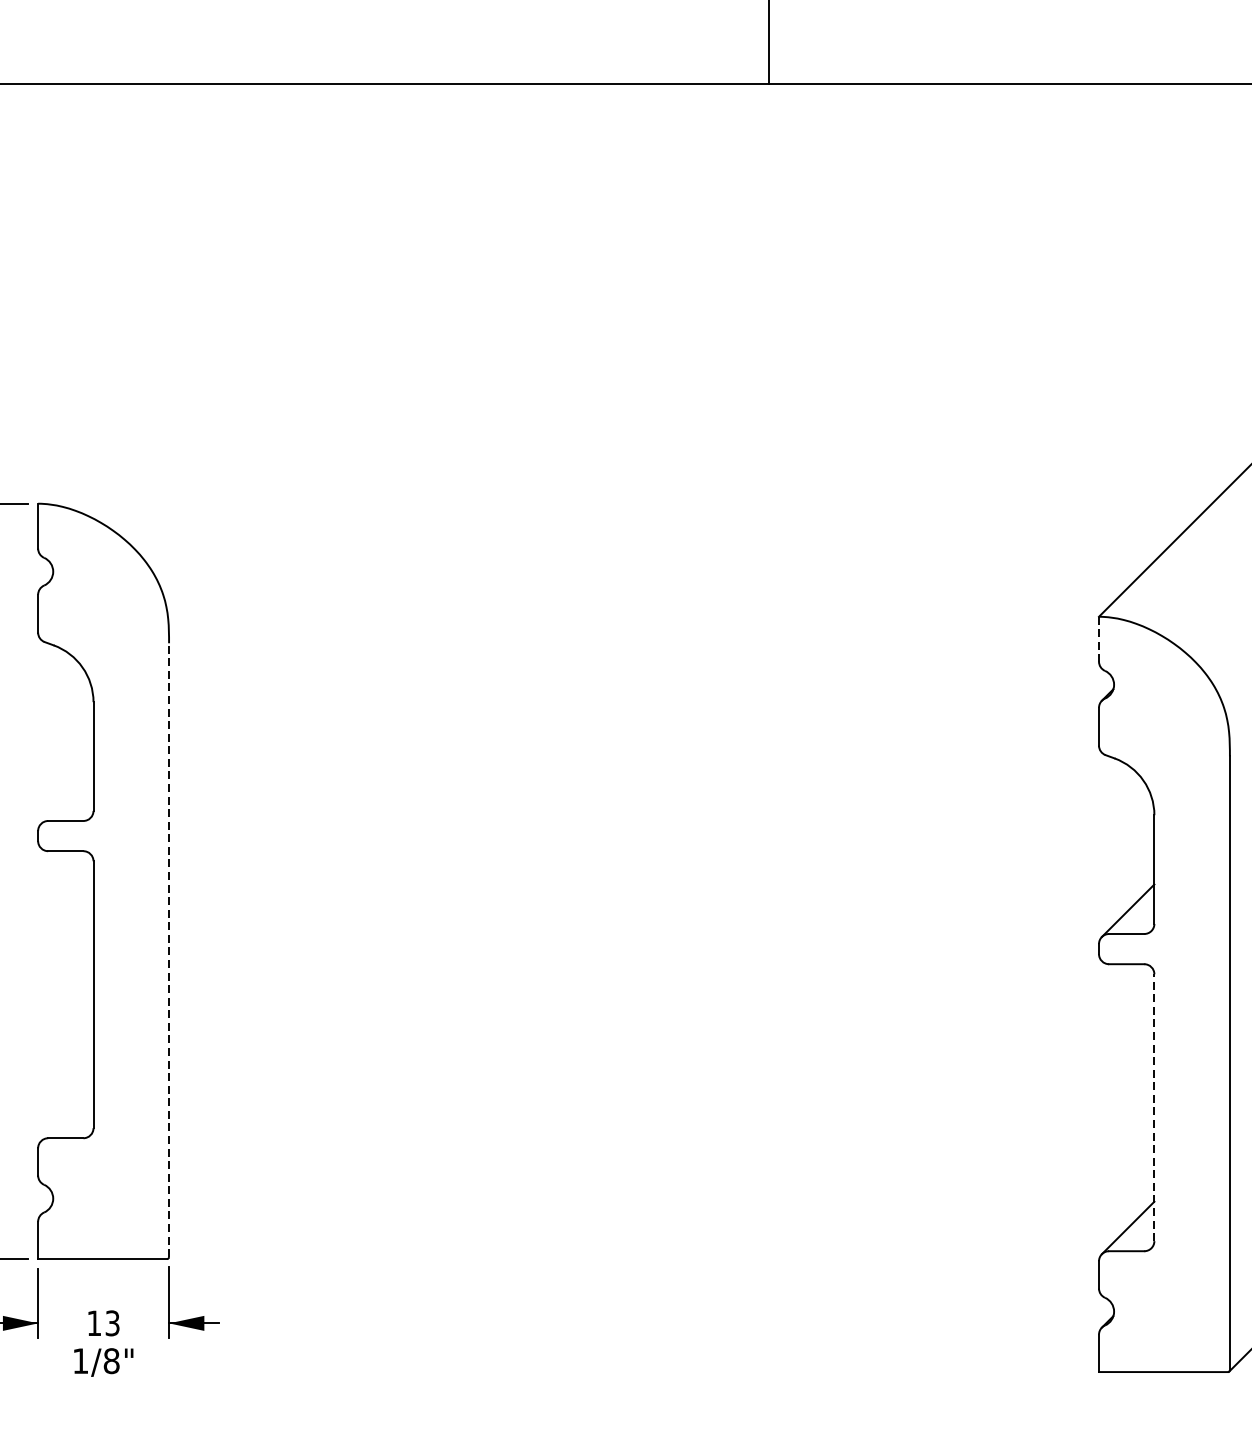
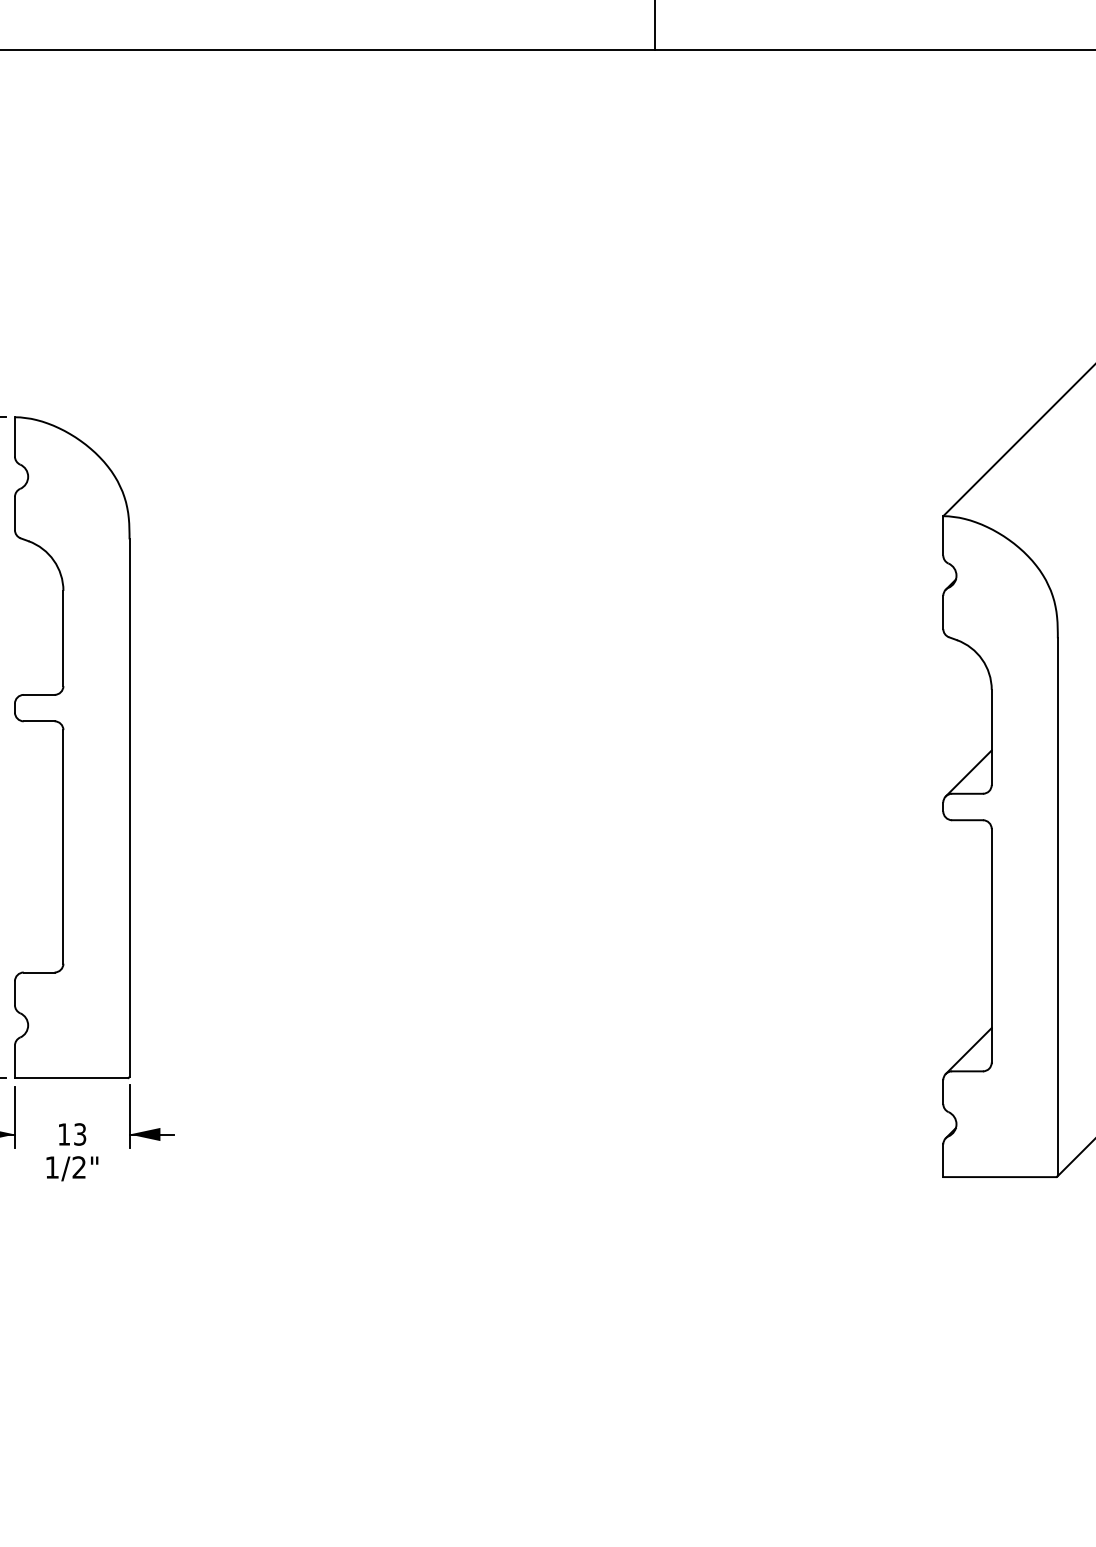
line: (1099, 638) -> (943, 535), dashed -> solid
line: (169, 949) -> (129, 807), dashed -> solid
line: (1154, 1107) -> (991, 945), dashed -> solid
text: (111, 1361) -> (79, 1167), 1/8" -> 1/2"

